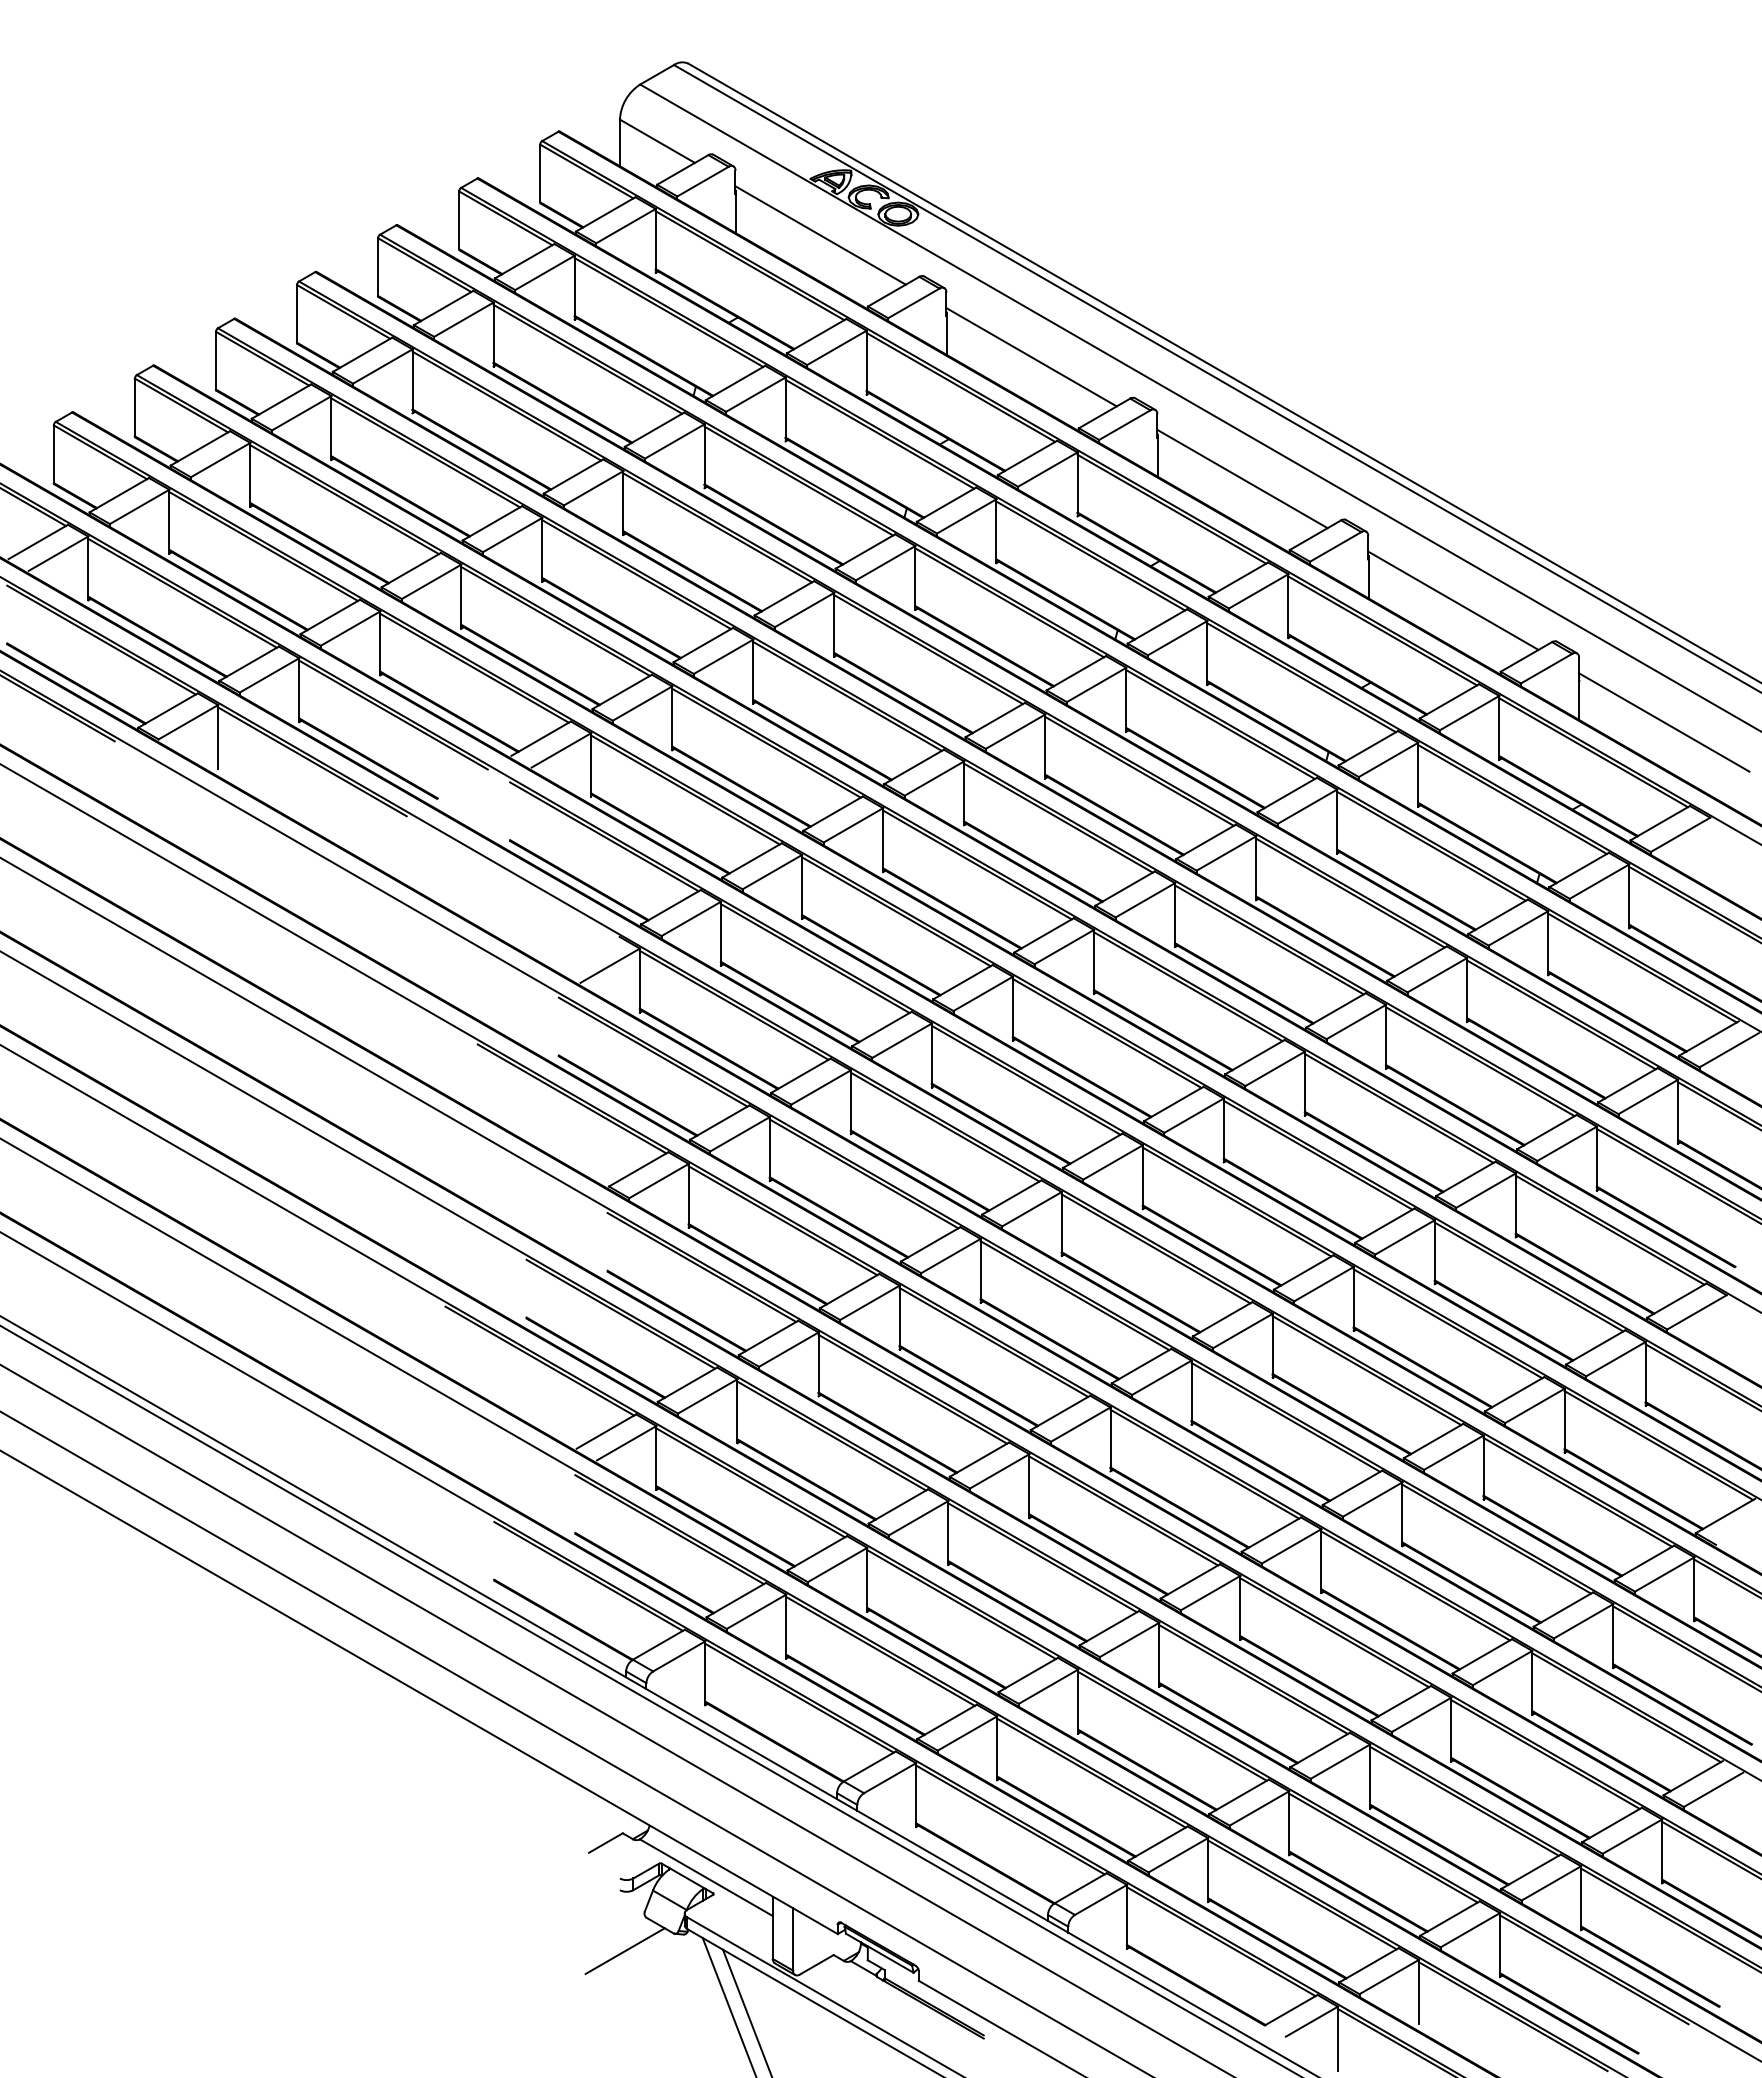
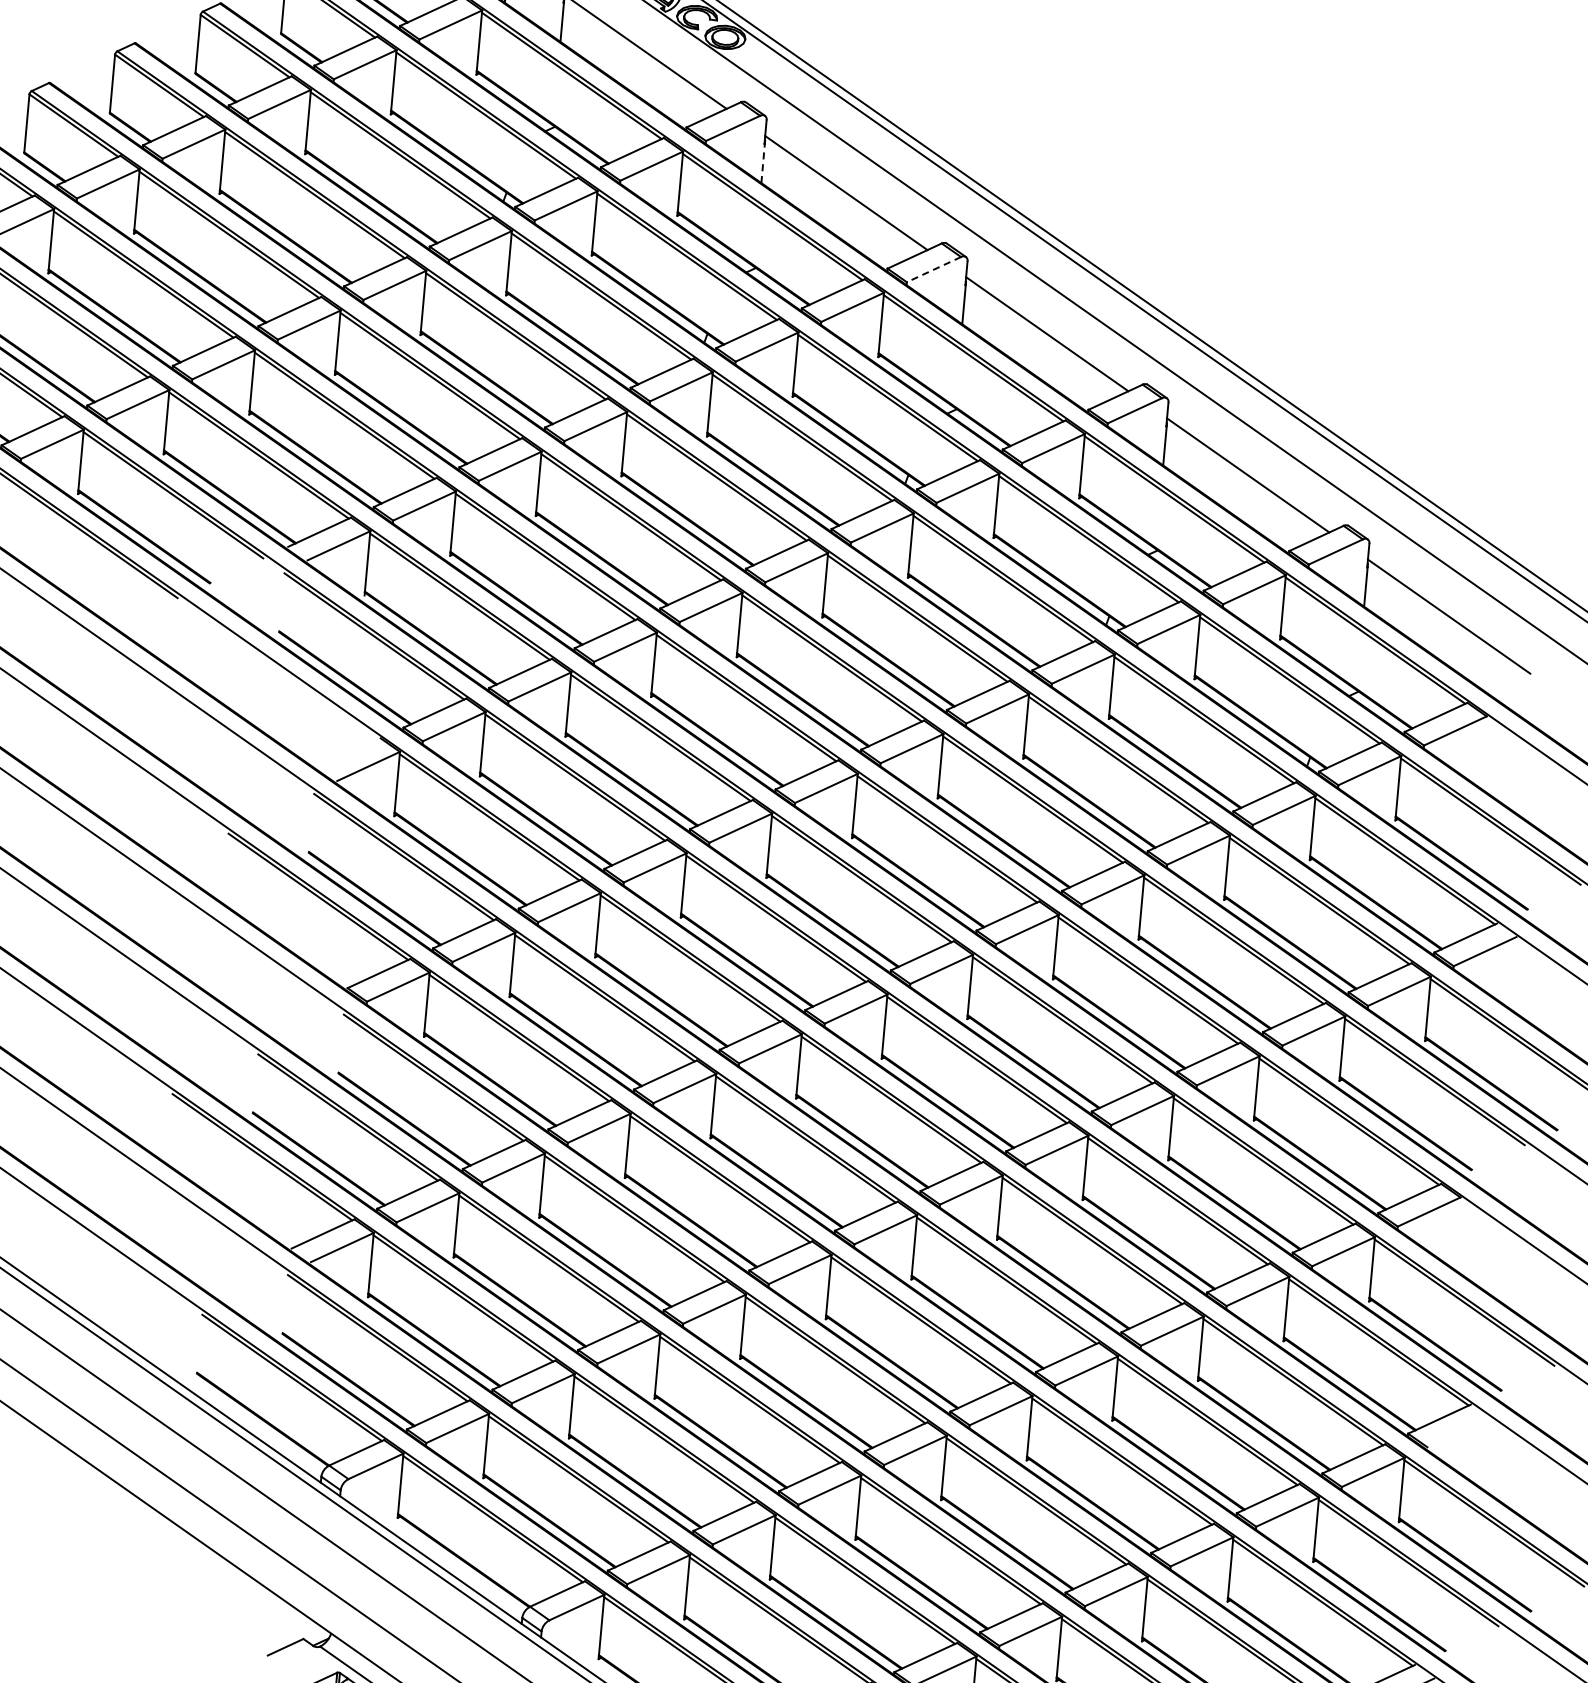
line: (946, 333) -> (763, 161), solid -> dashed
line: (1124, 425) -> (933, 269), solid -> dashed

